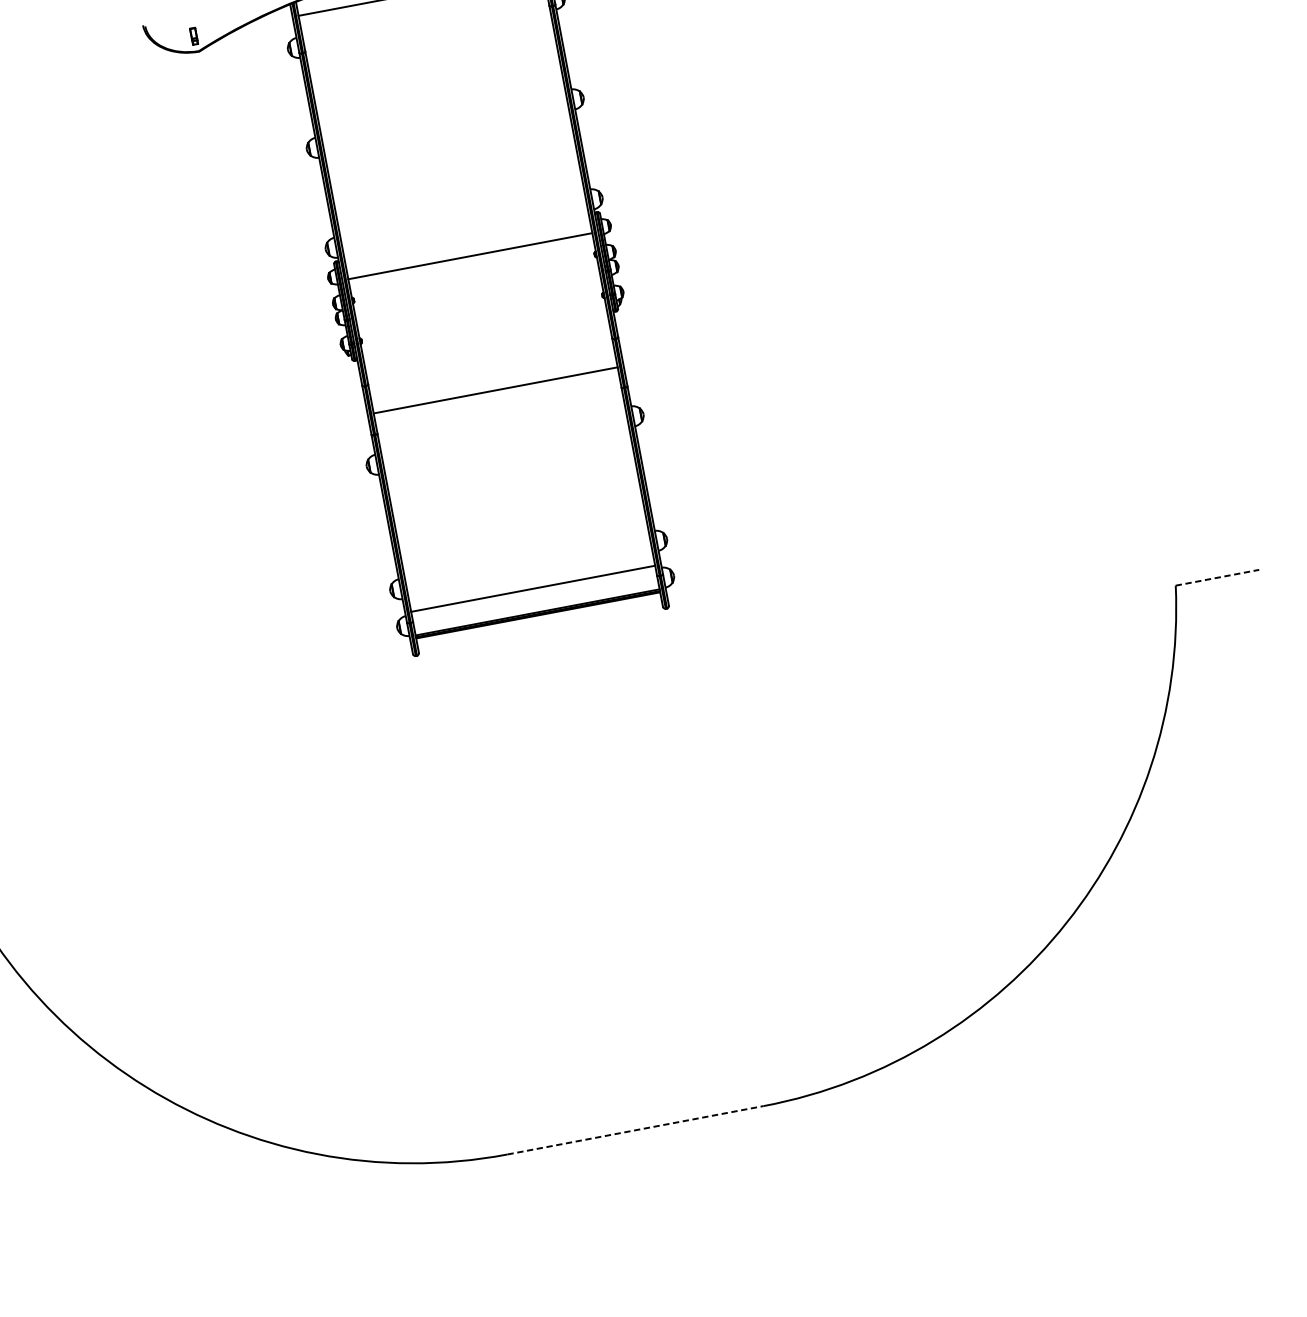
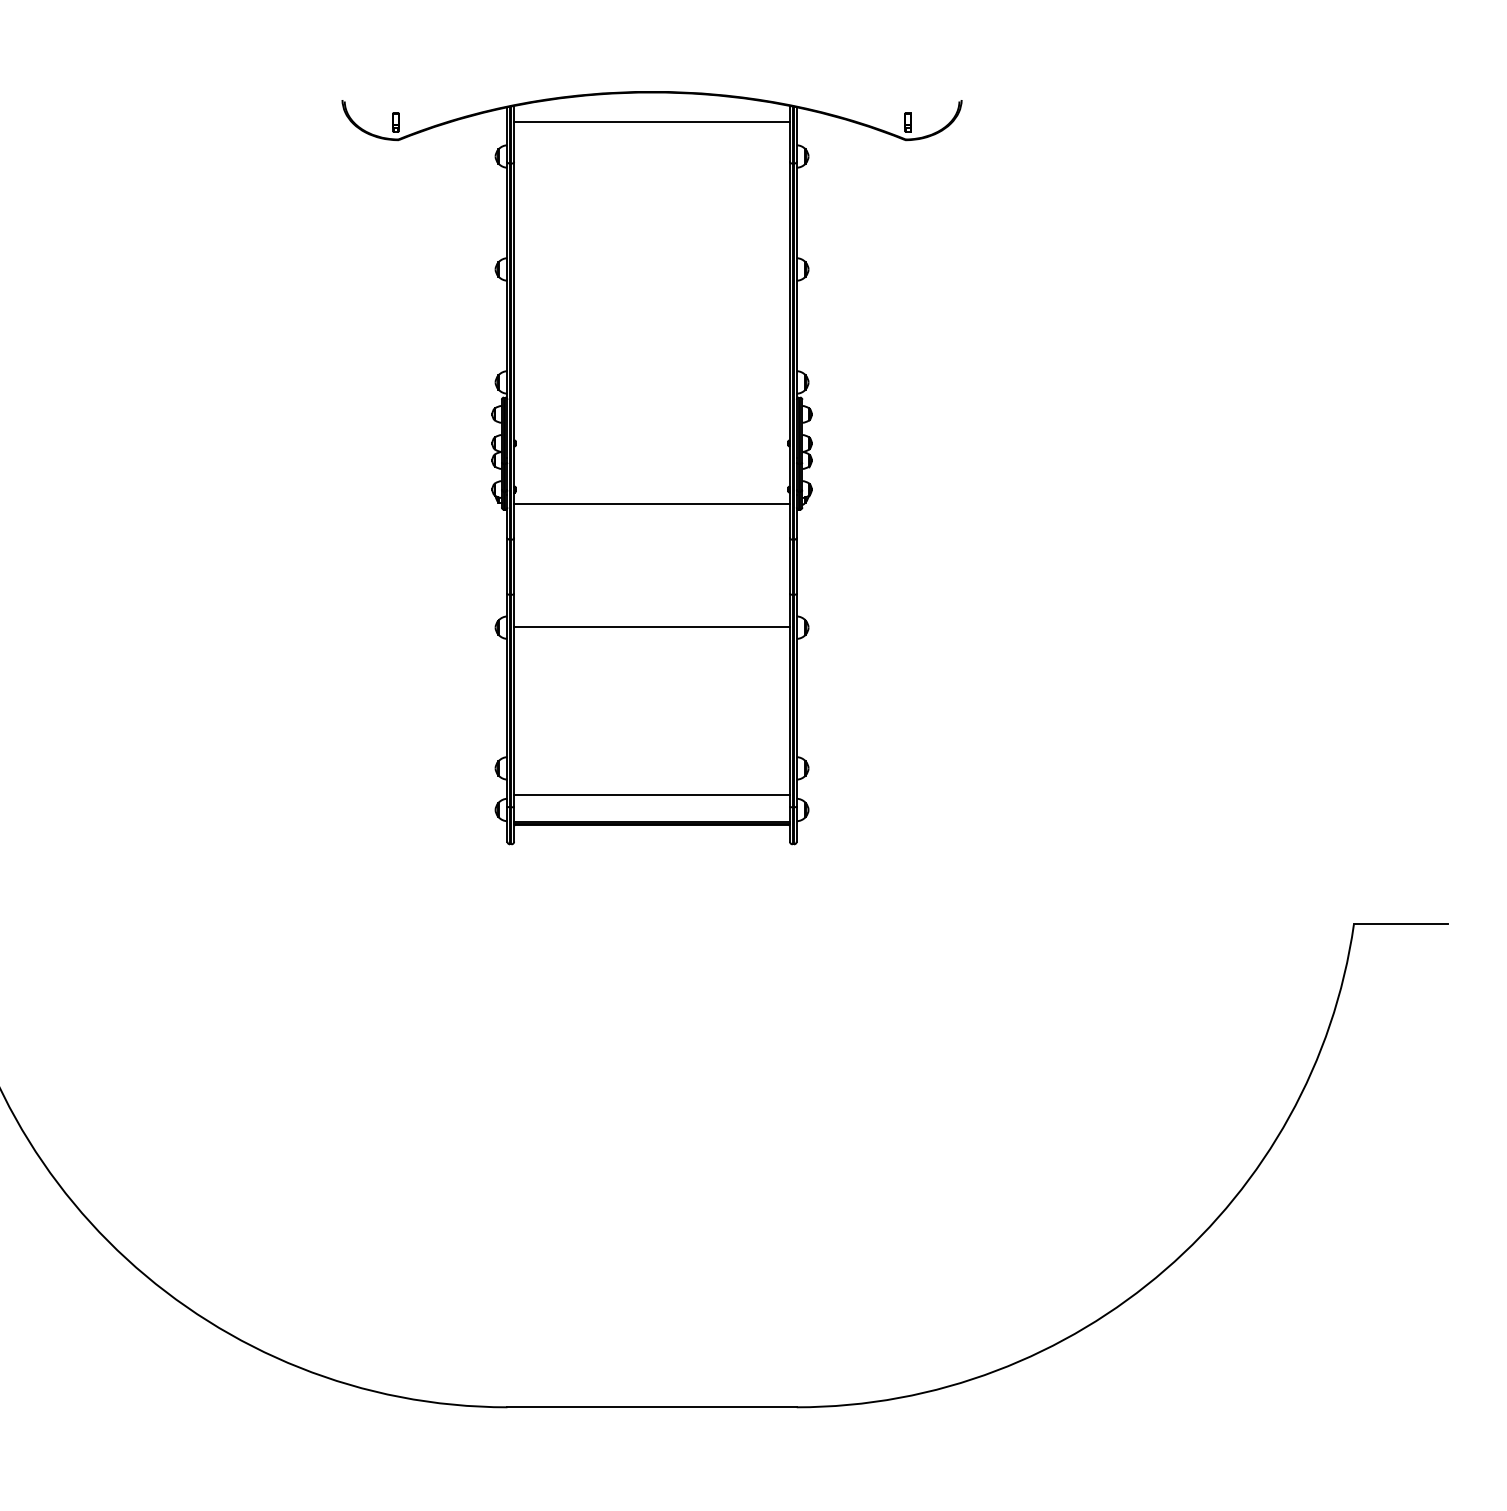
line: (470, 256) -> (652, 504), moved
line: (496, 390) -> (652, 627), moved
line: (1217, 577) -> (1401, 924), dashed -> solid
line: (635, 1130) -> (652, 1407), dashed -> solid

